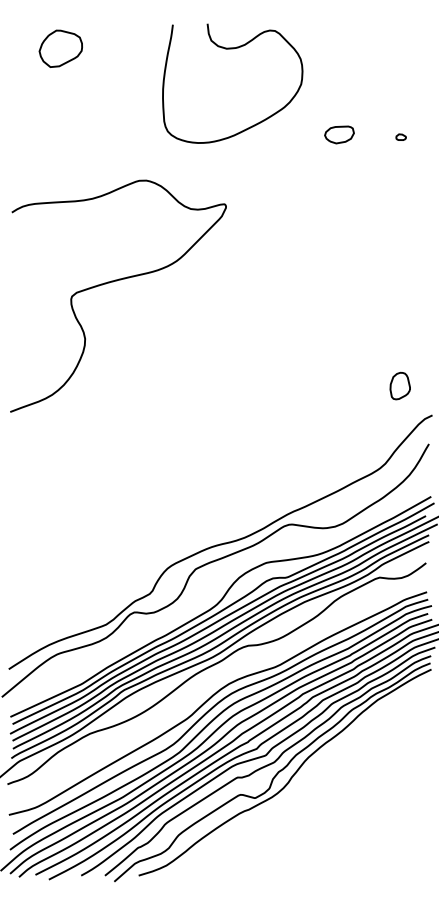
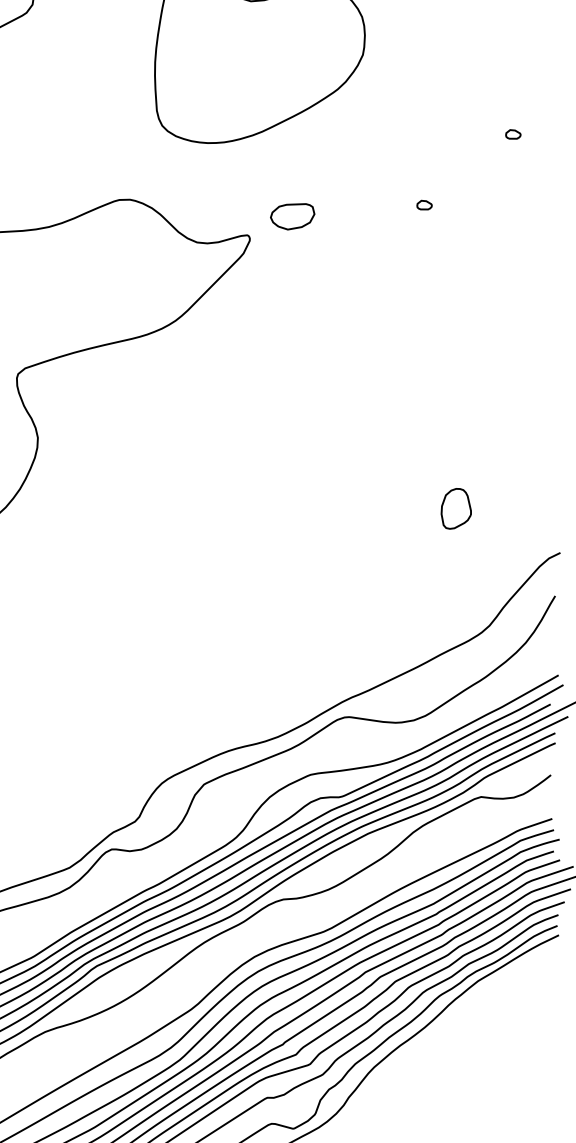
part: (339, 134) -> (292, 216), moved
part: (341, 183) -> (423, 204), added
part: (399, 385) -> (455, 507), moved

